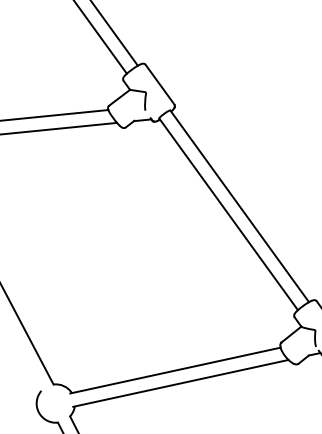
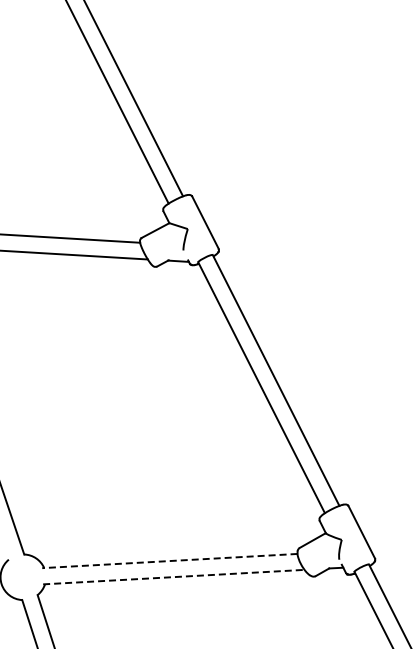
line: (175, 370) -> (169, 561), solid -> dashed
line: (180, 383) -> (173, 577), solid -> dashed

